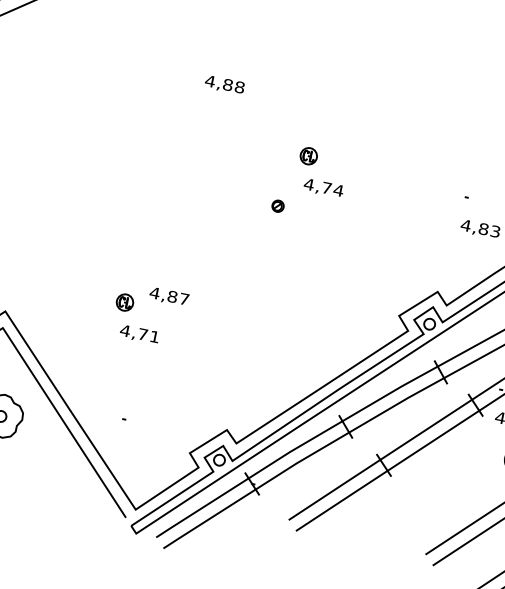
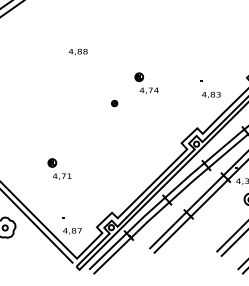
part: (321, 170) -> (146, 82), moved
text: (169, 297) -> (72, 231), moved

